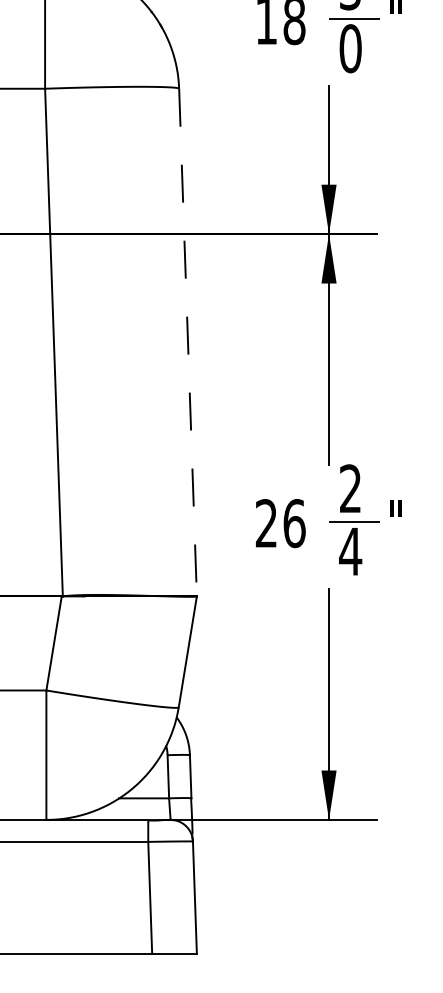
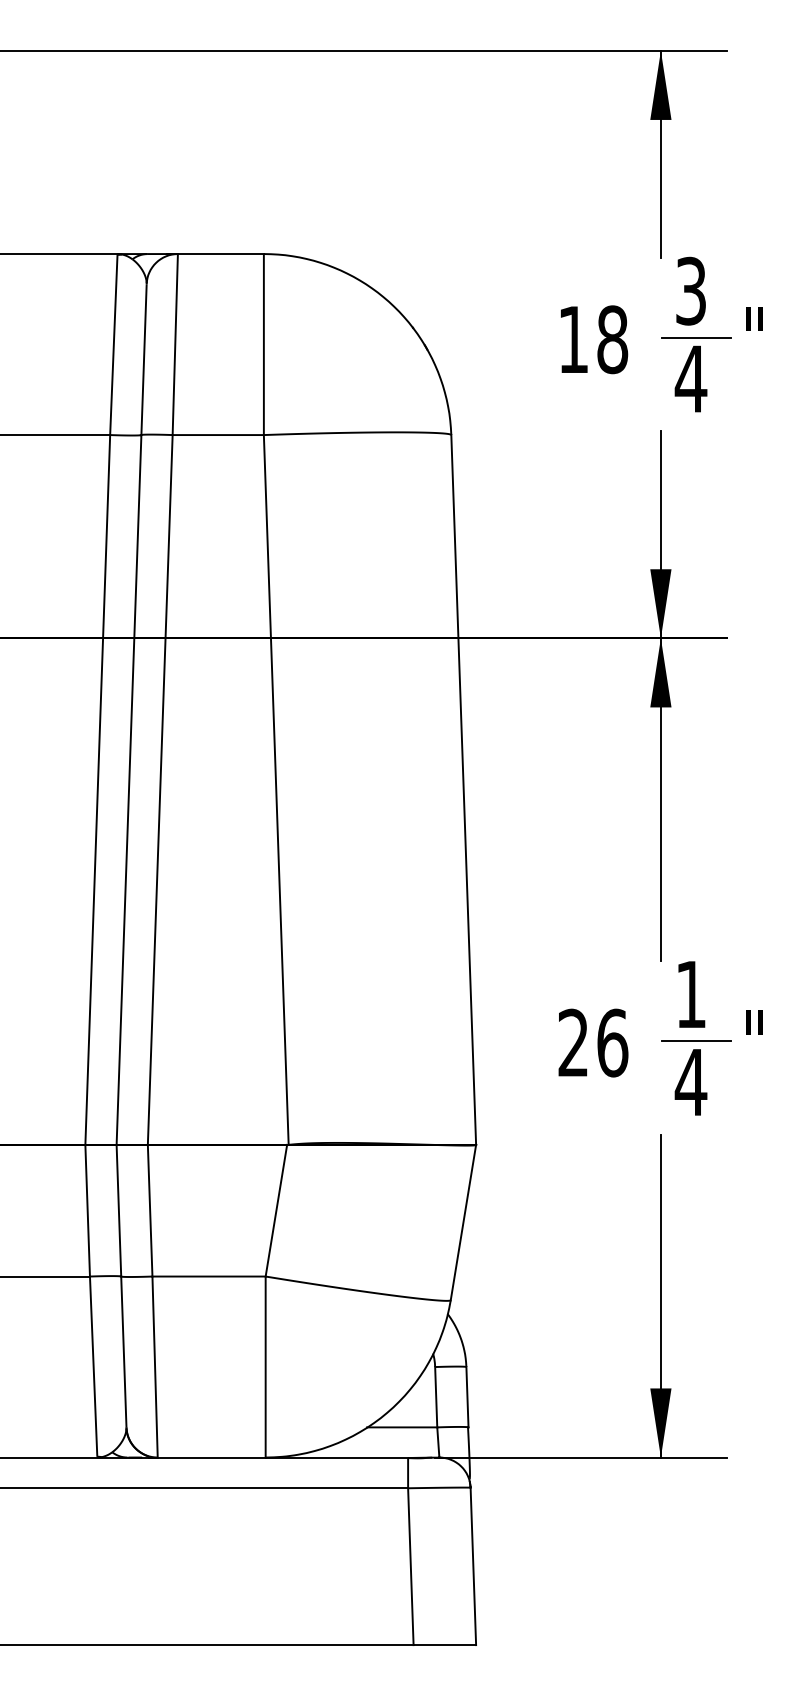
text: (350, 48) -> (690, 378), 0 -> 4
line: (187, 342) -> (463, 790), dashed -> solid
text: (350, 488) -> (690, 993), 2 -> 1

